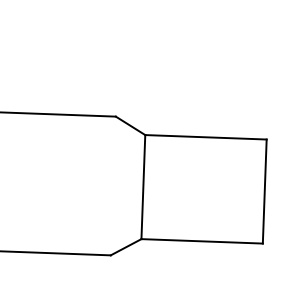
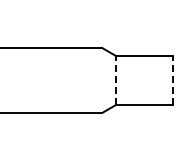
line: (143, 187) -> (116, 80), solid -> dashed
line: (265, 191) -> (173, 80), solid -> dashed

